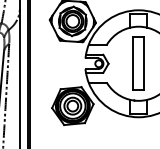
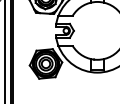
part: (138, 63) -> (97, 30), removed

